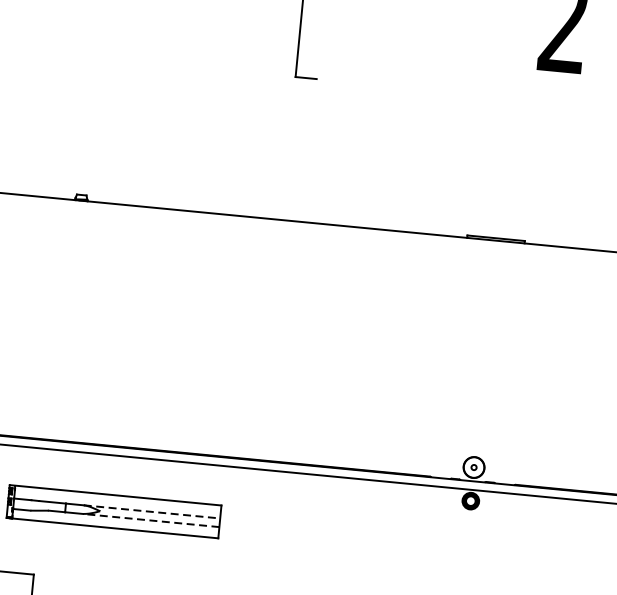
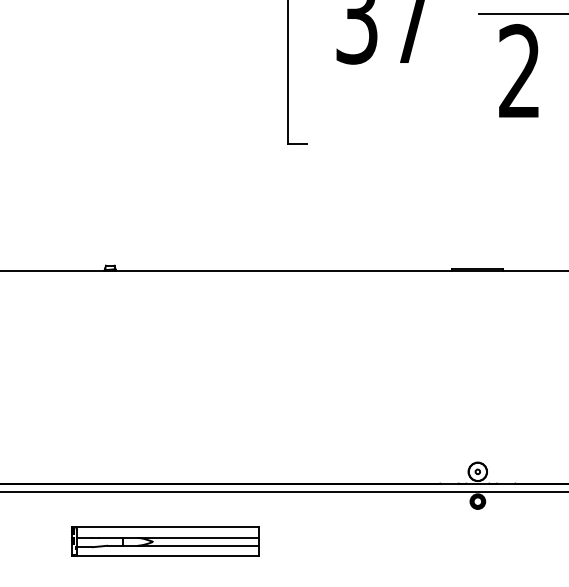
line: (152, 512) -> (199, 538), dashed -> solid
line: (150, 520) -> (198, 545), dashed -> solid

